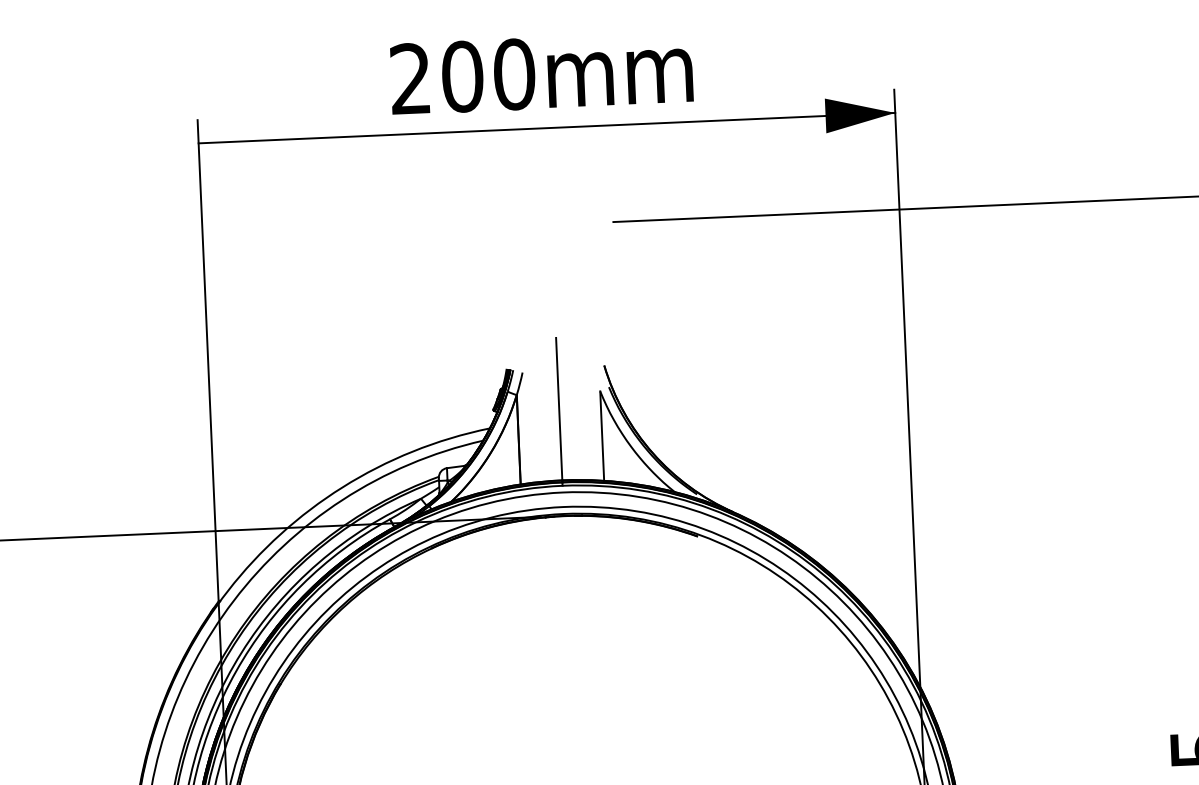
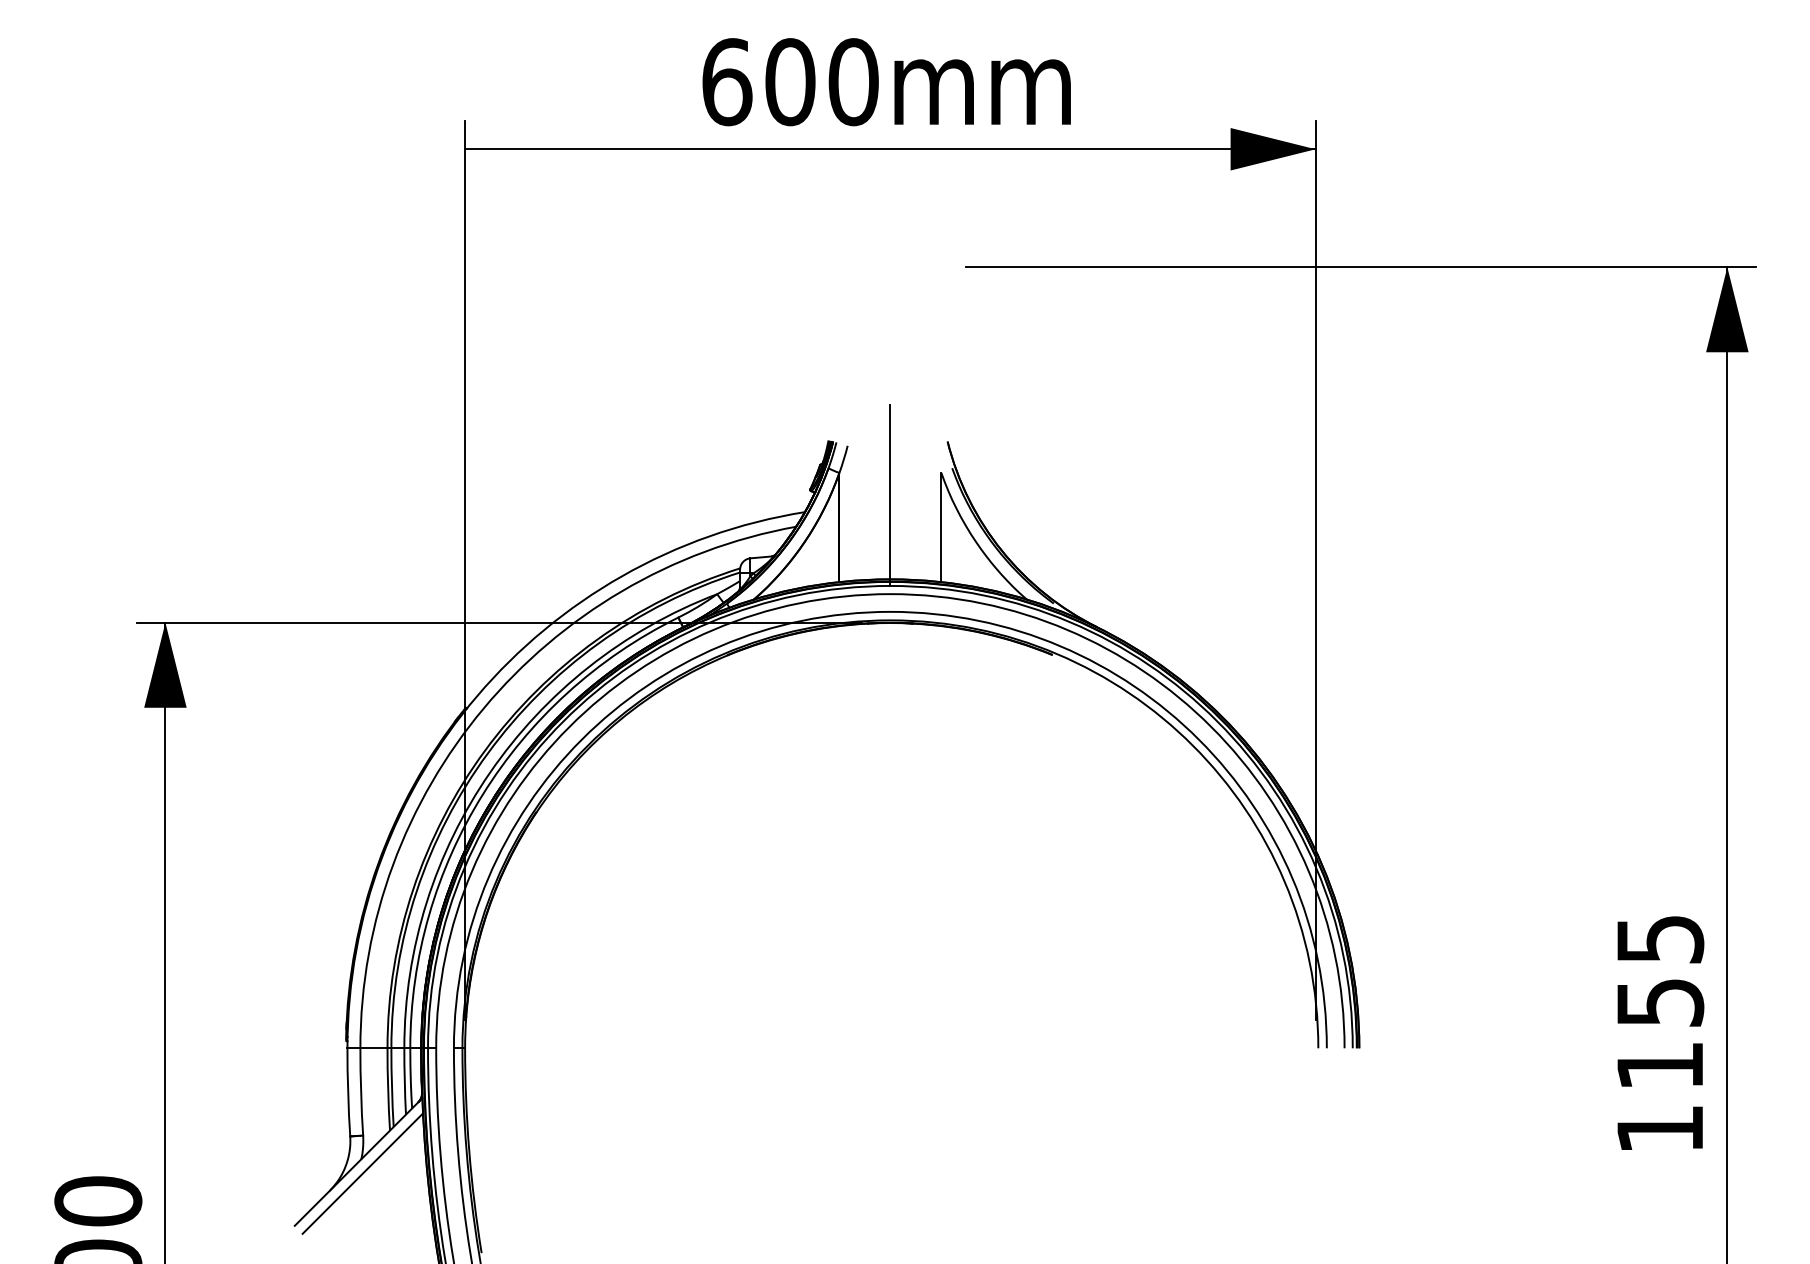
text: (411, 79) -> (727, 82), 200mm -> 600mm

